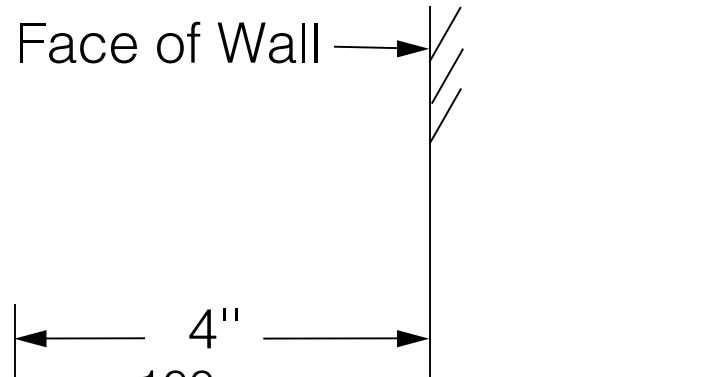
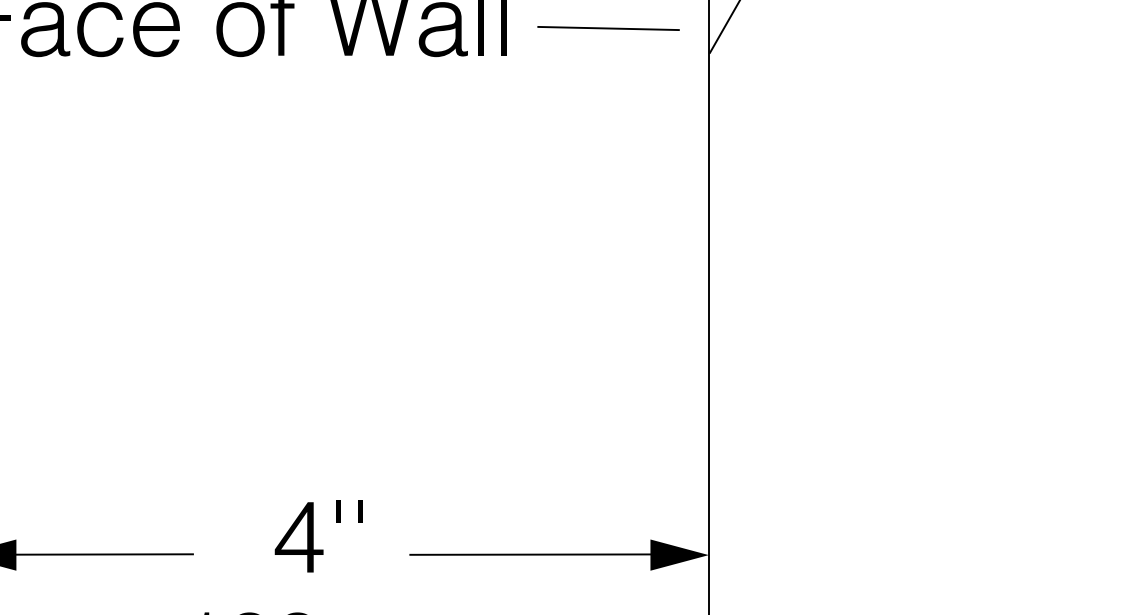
fill: (413, 48) -> (680, 30), removed
line: (447, 75) -> (741, 78), removed
line: (445, 115) -> (738, 151), removed

